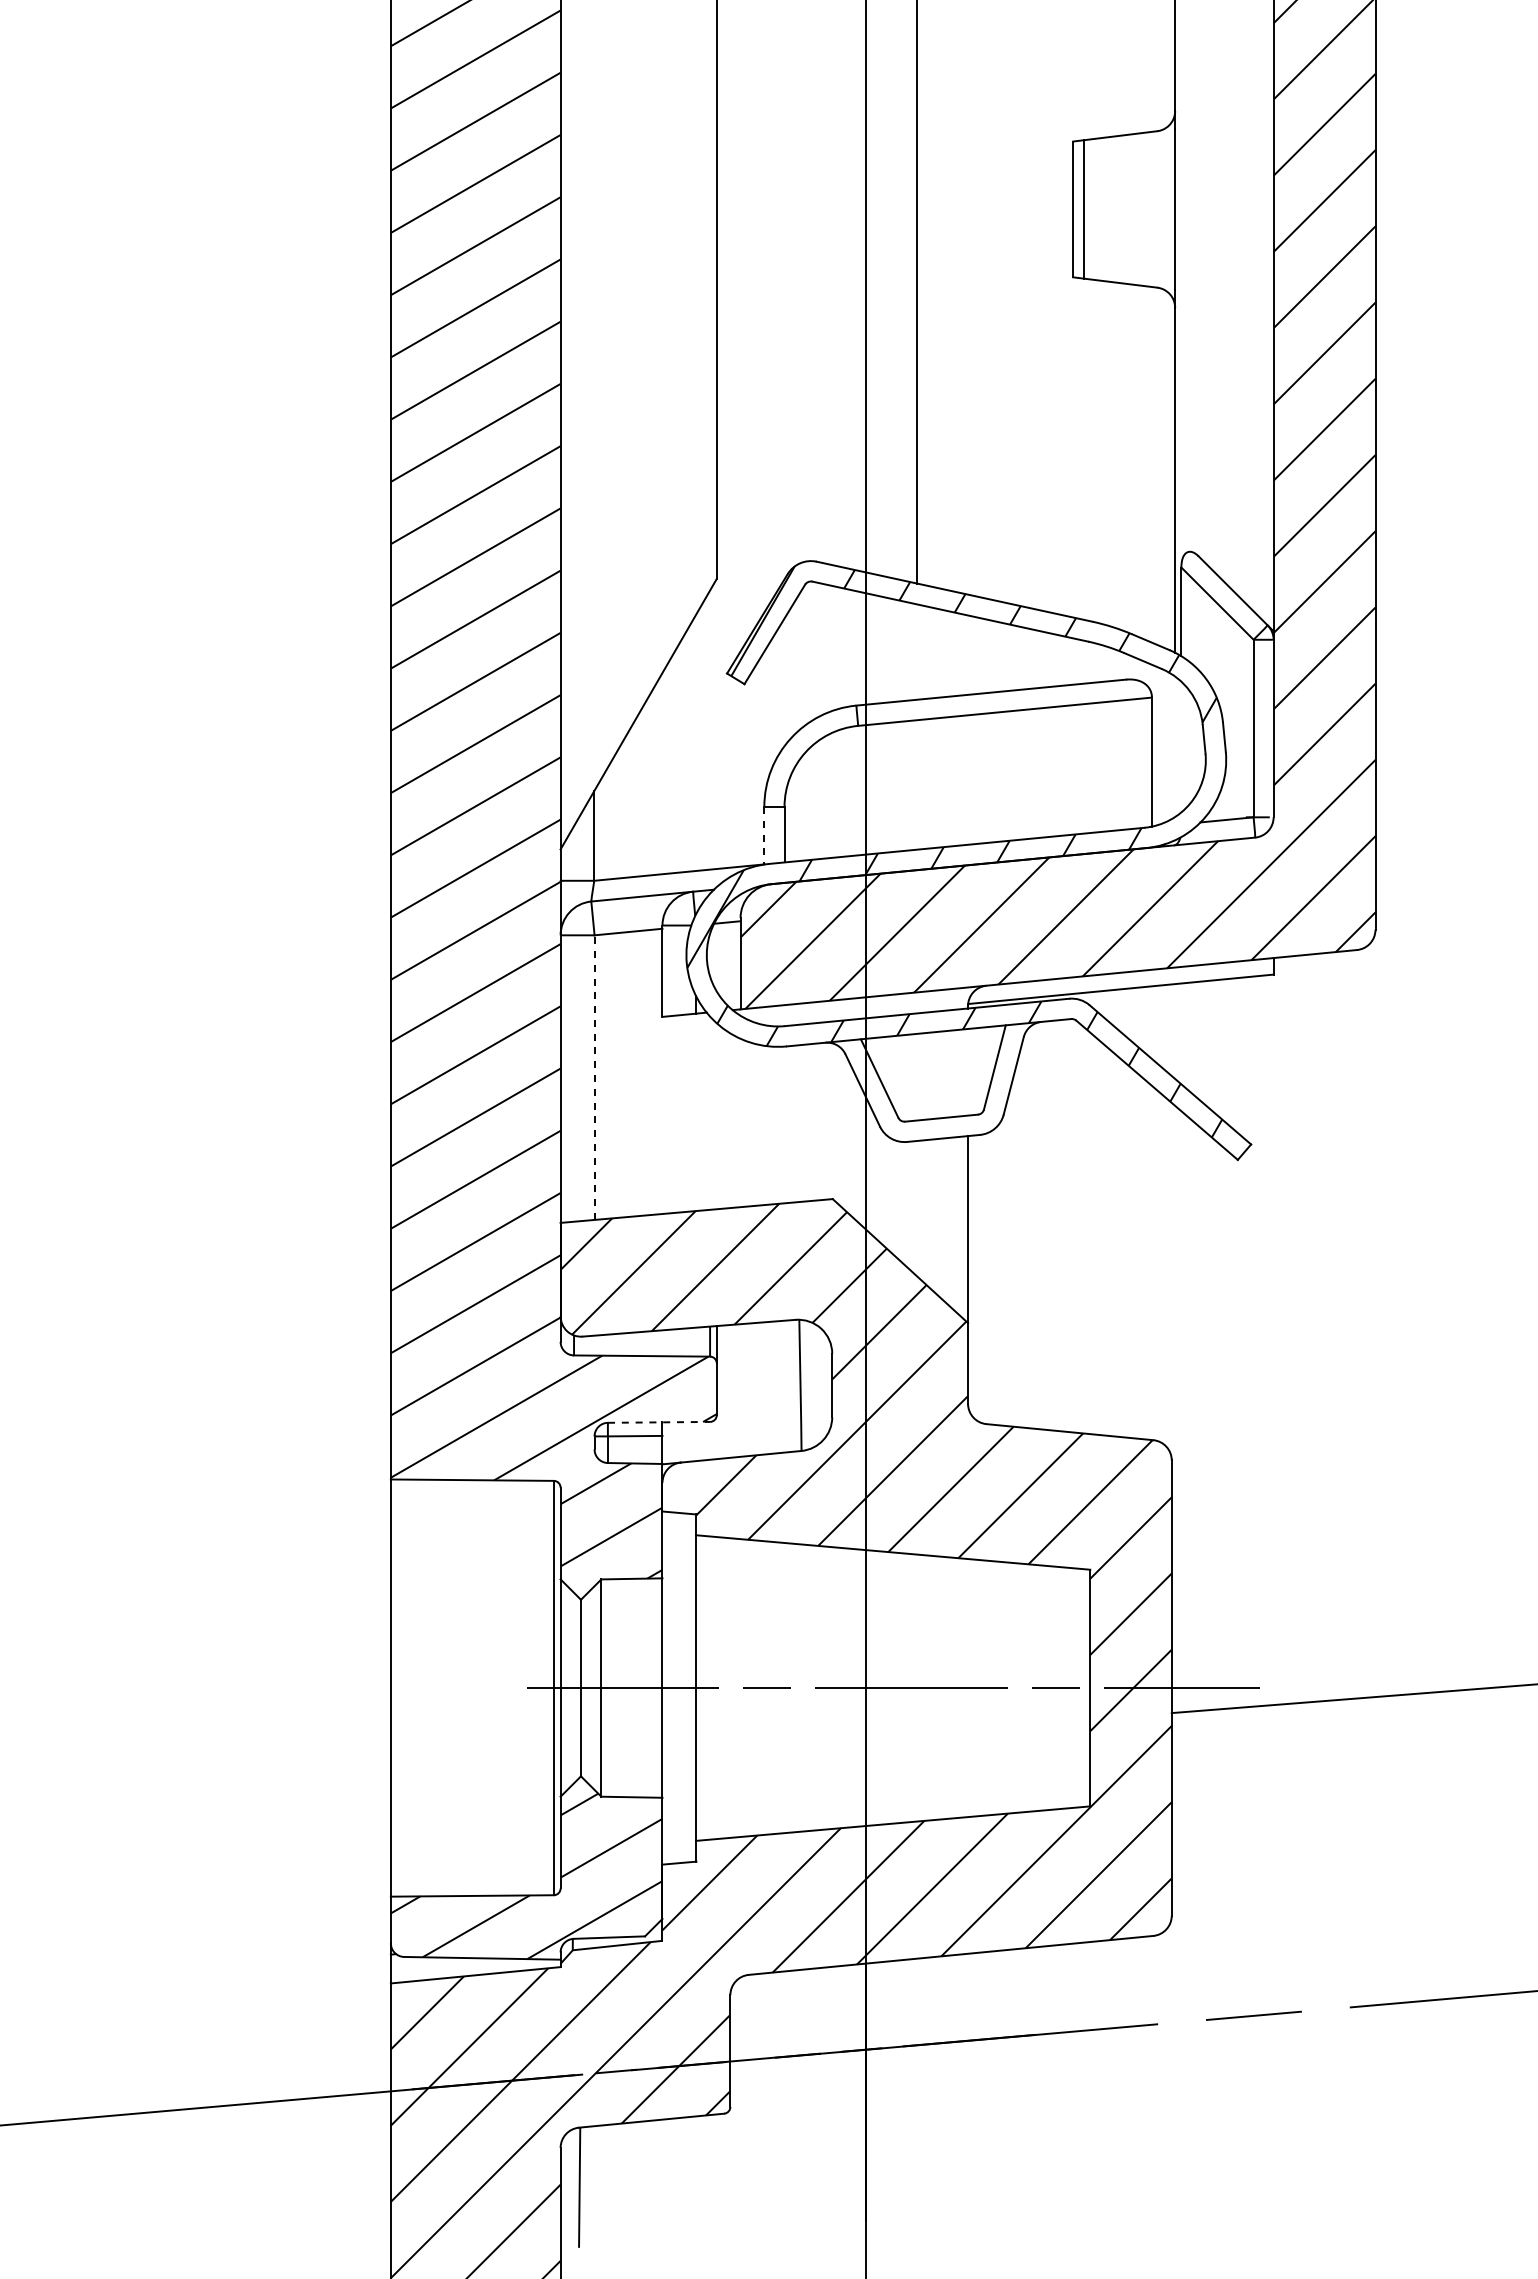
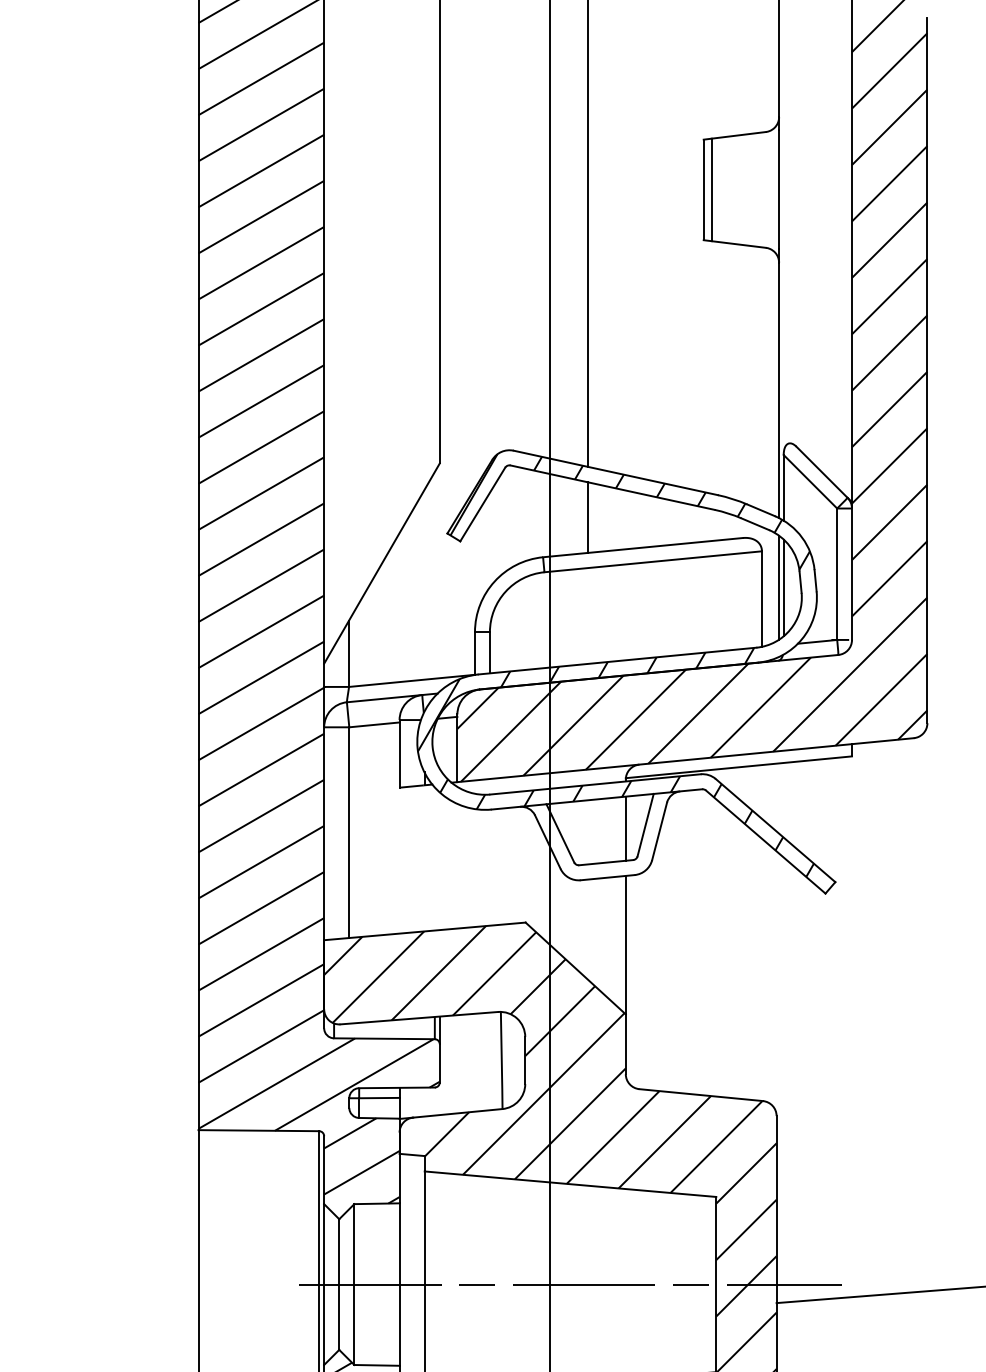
line: (917, 651) -> (588, 517), added
line: (1175, 746) -> (779, 587), added
line: (1181, 746) -> (783, 587), added
line: (764, 835) -> (475, 653), dashed -> solid
line: (968, 1071) -> (626, 828), added
line: (594, 1077) -> (349, 832), dashed -> solid
line: (659, 1422) -> (397, 1087), dashed -> solid

